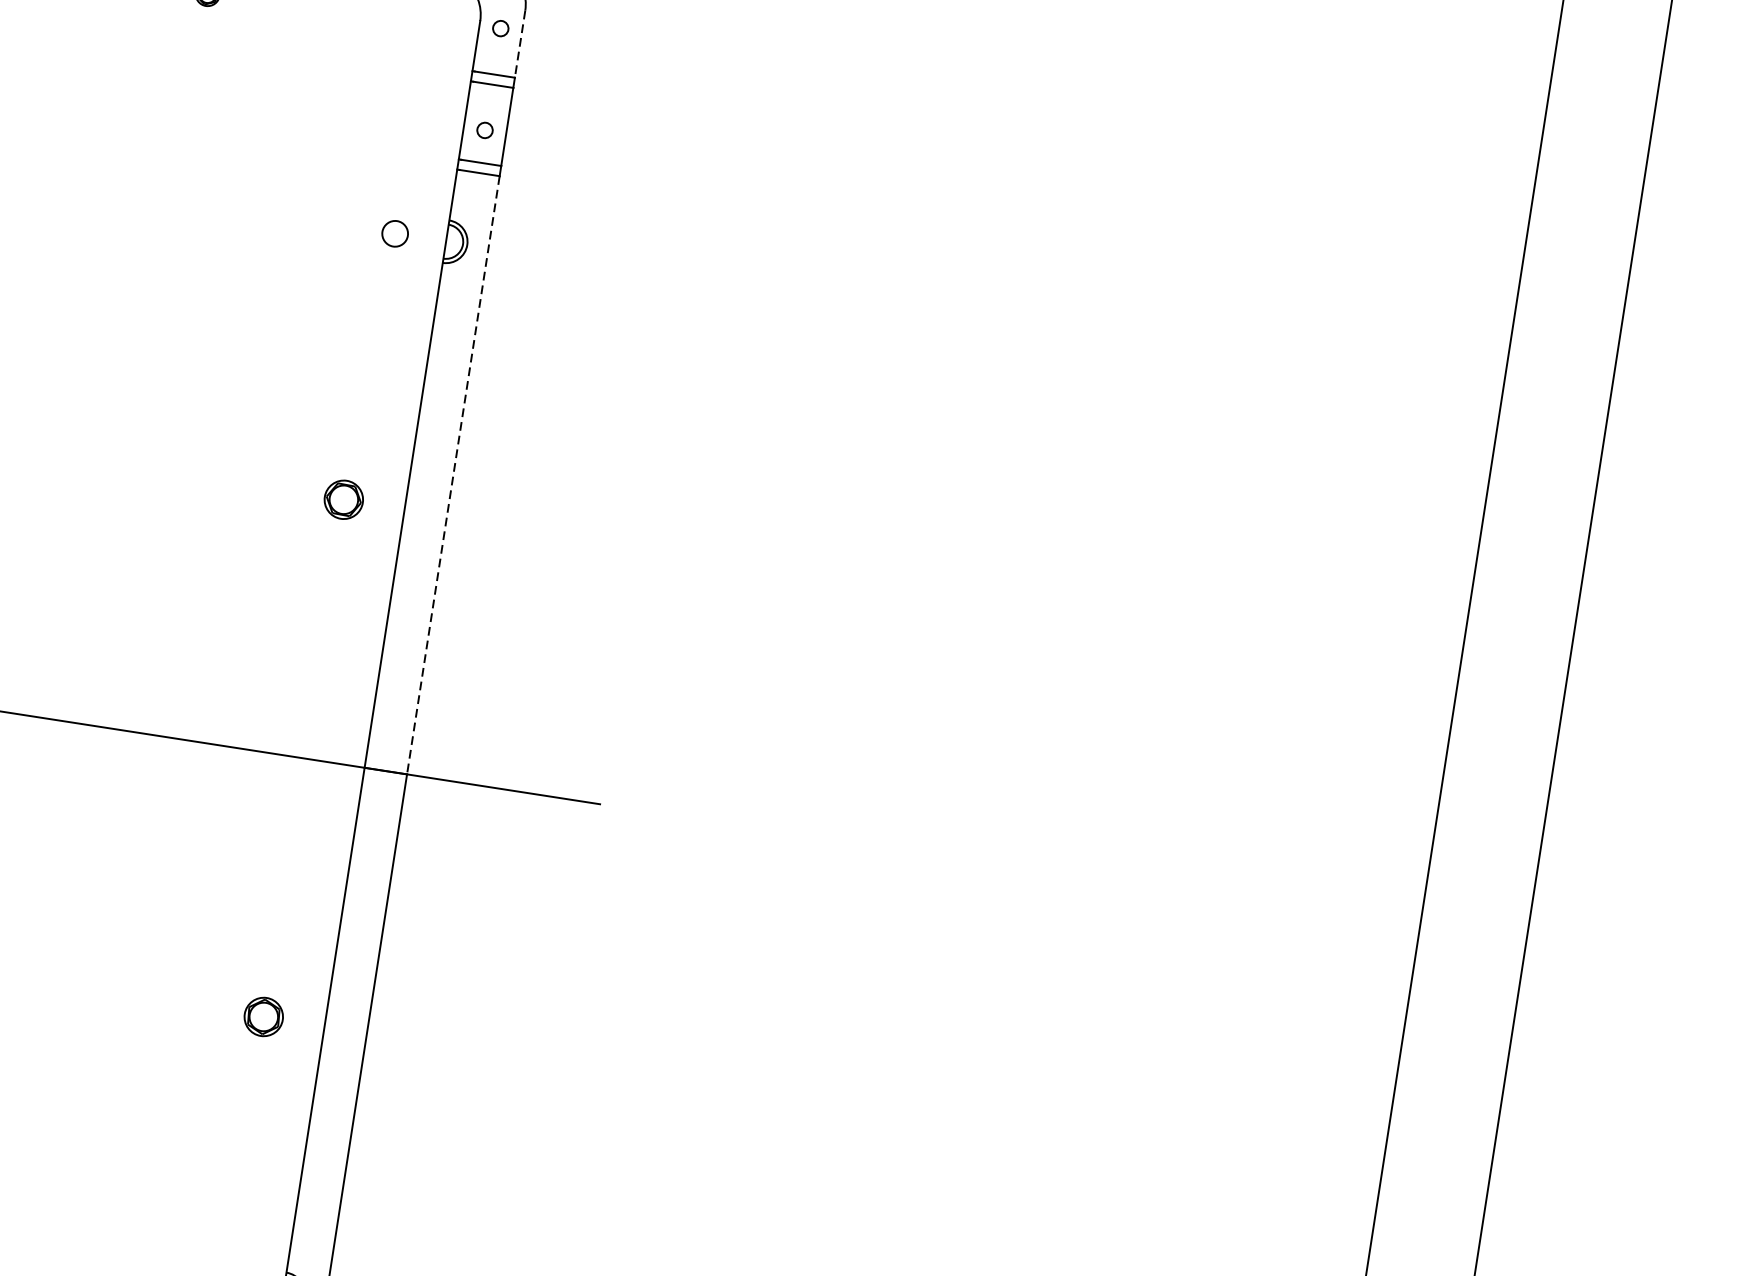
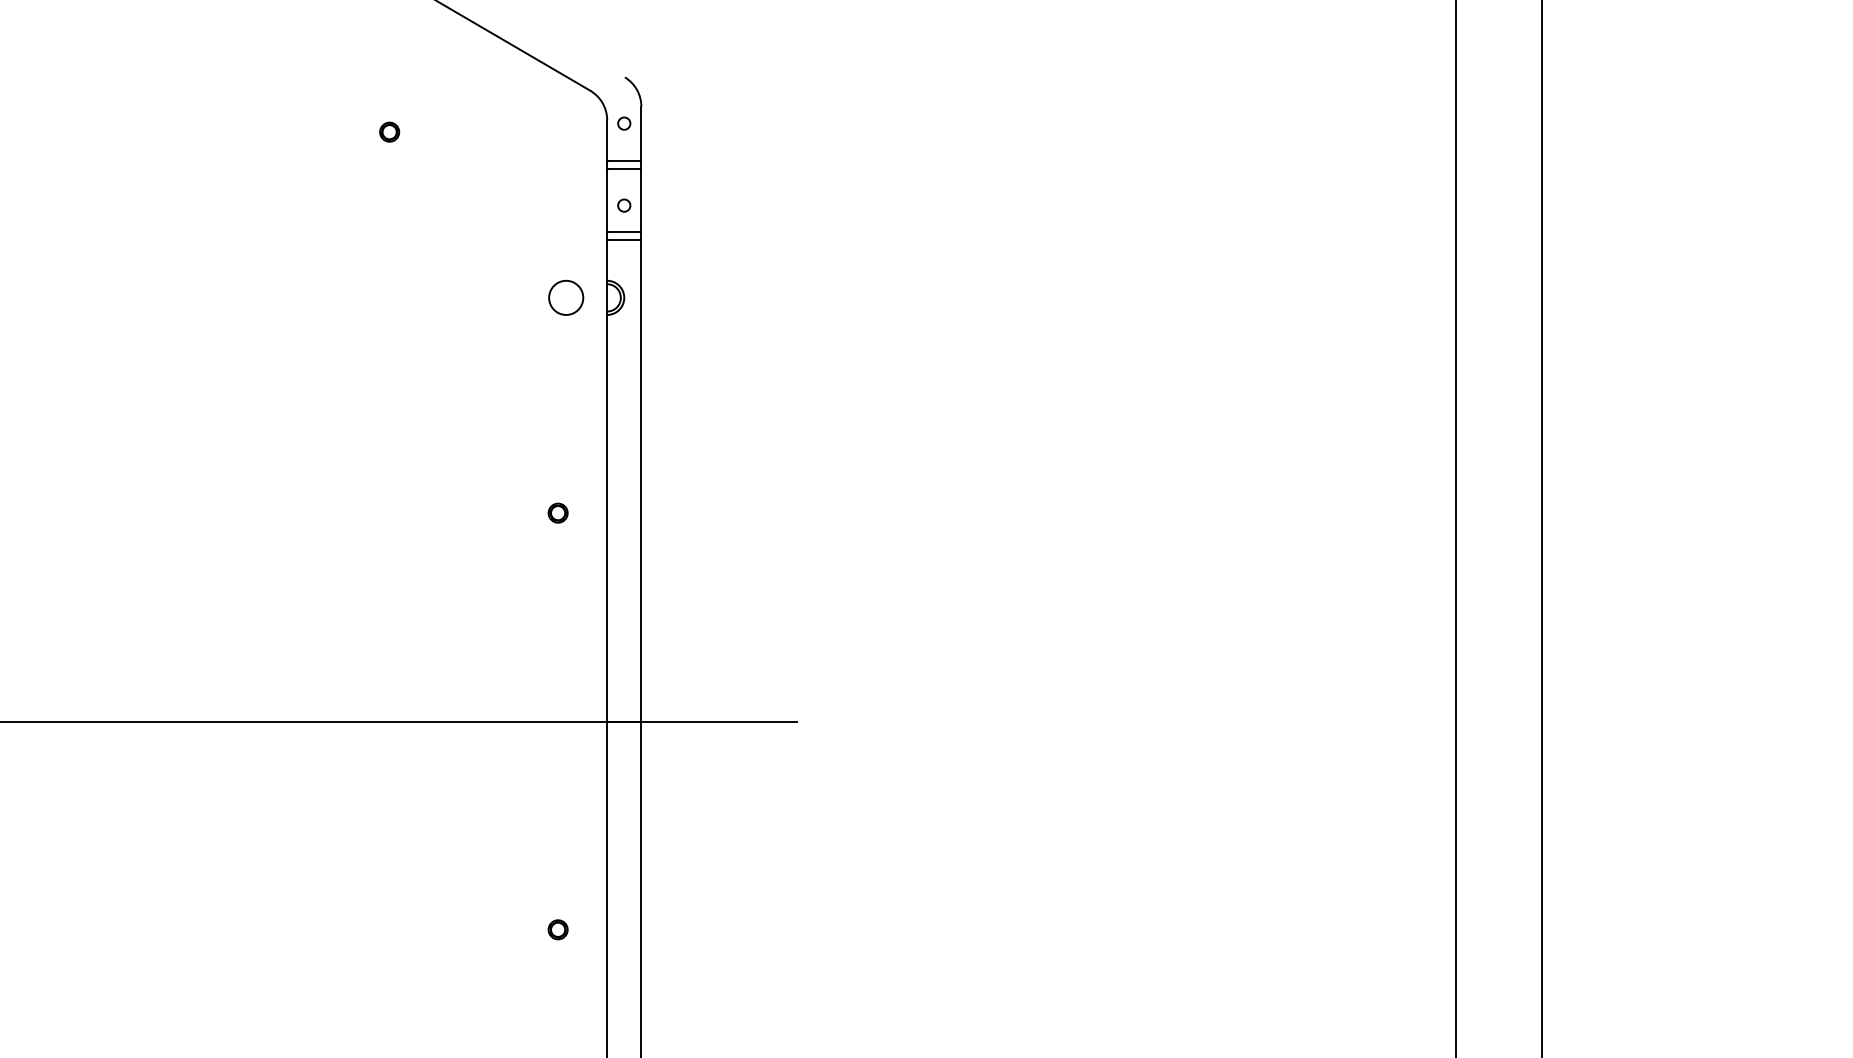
line: (520, 44) -> (641, 133), dashed -> solid
circle: (395, 233) -> (566, 297), size x1.67
line: (453, 475) -> (641, 480), dashed -> solid
part: (343, 498) -> (557, 512), size x0.62
part: (262, 1016) -> (557, 929), size x0.62

